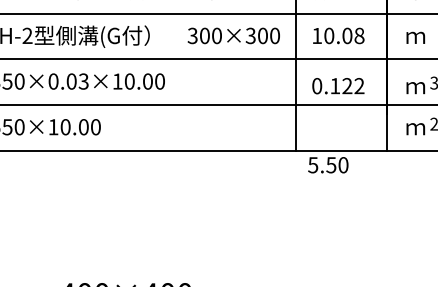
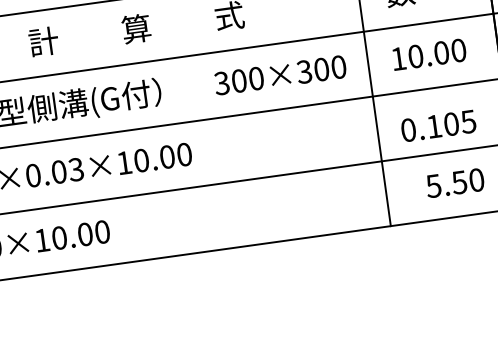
text: (359, 35) -> (458, 49), 10.08 -> 10.00
text: (353, 86) -> (460, 123), 0.122 -> 0.105
text: (328, 165) -> (455, 183), moved

